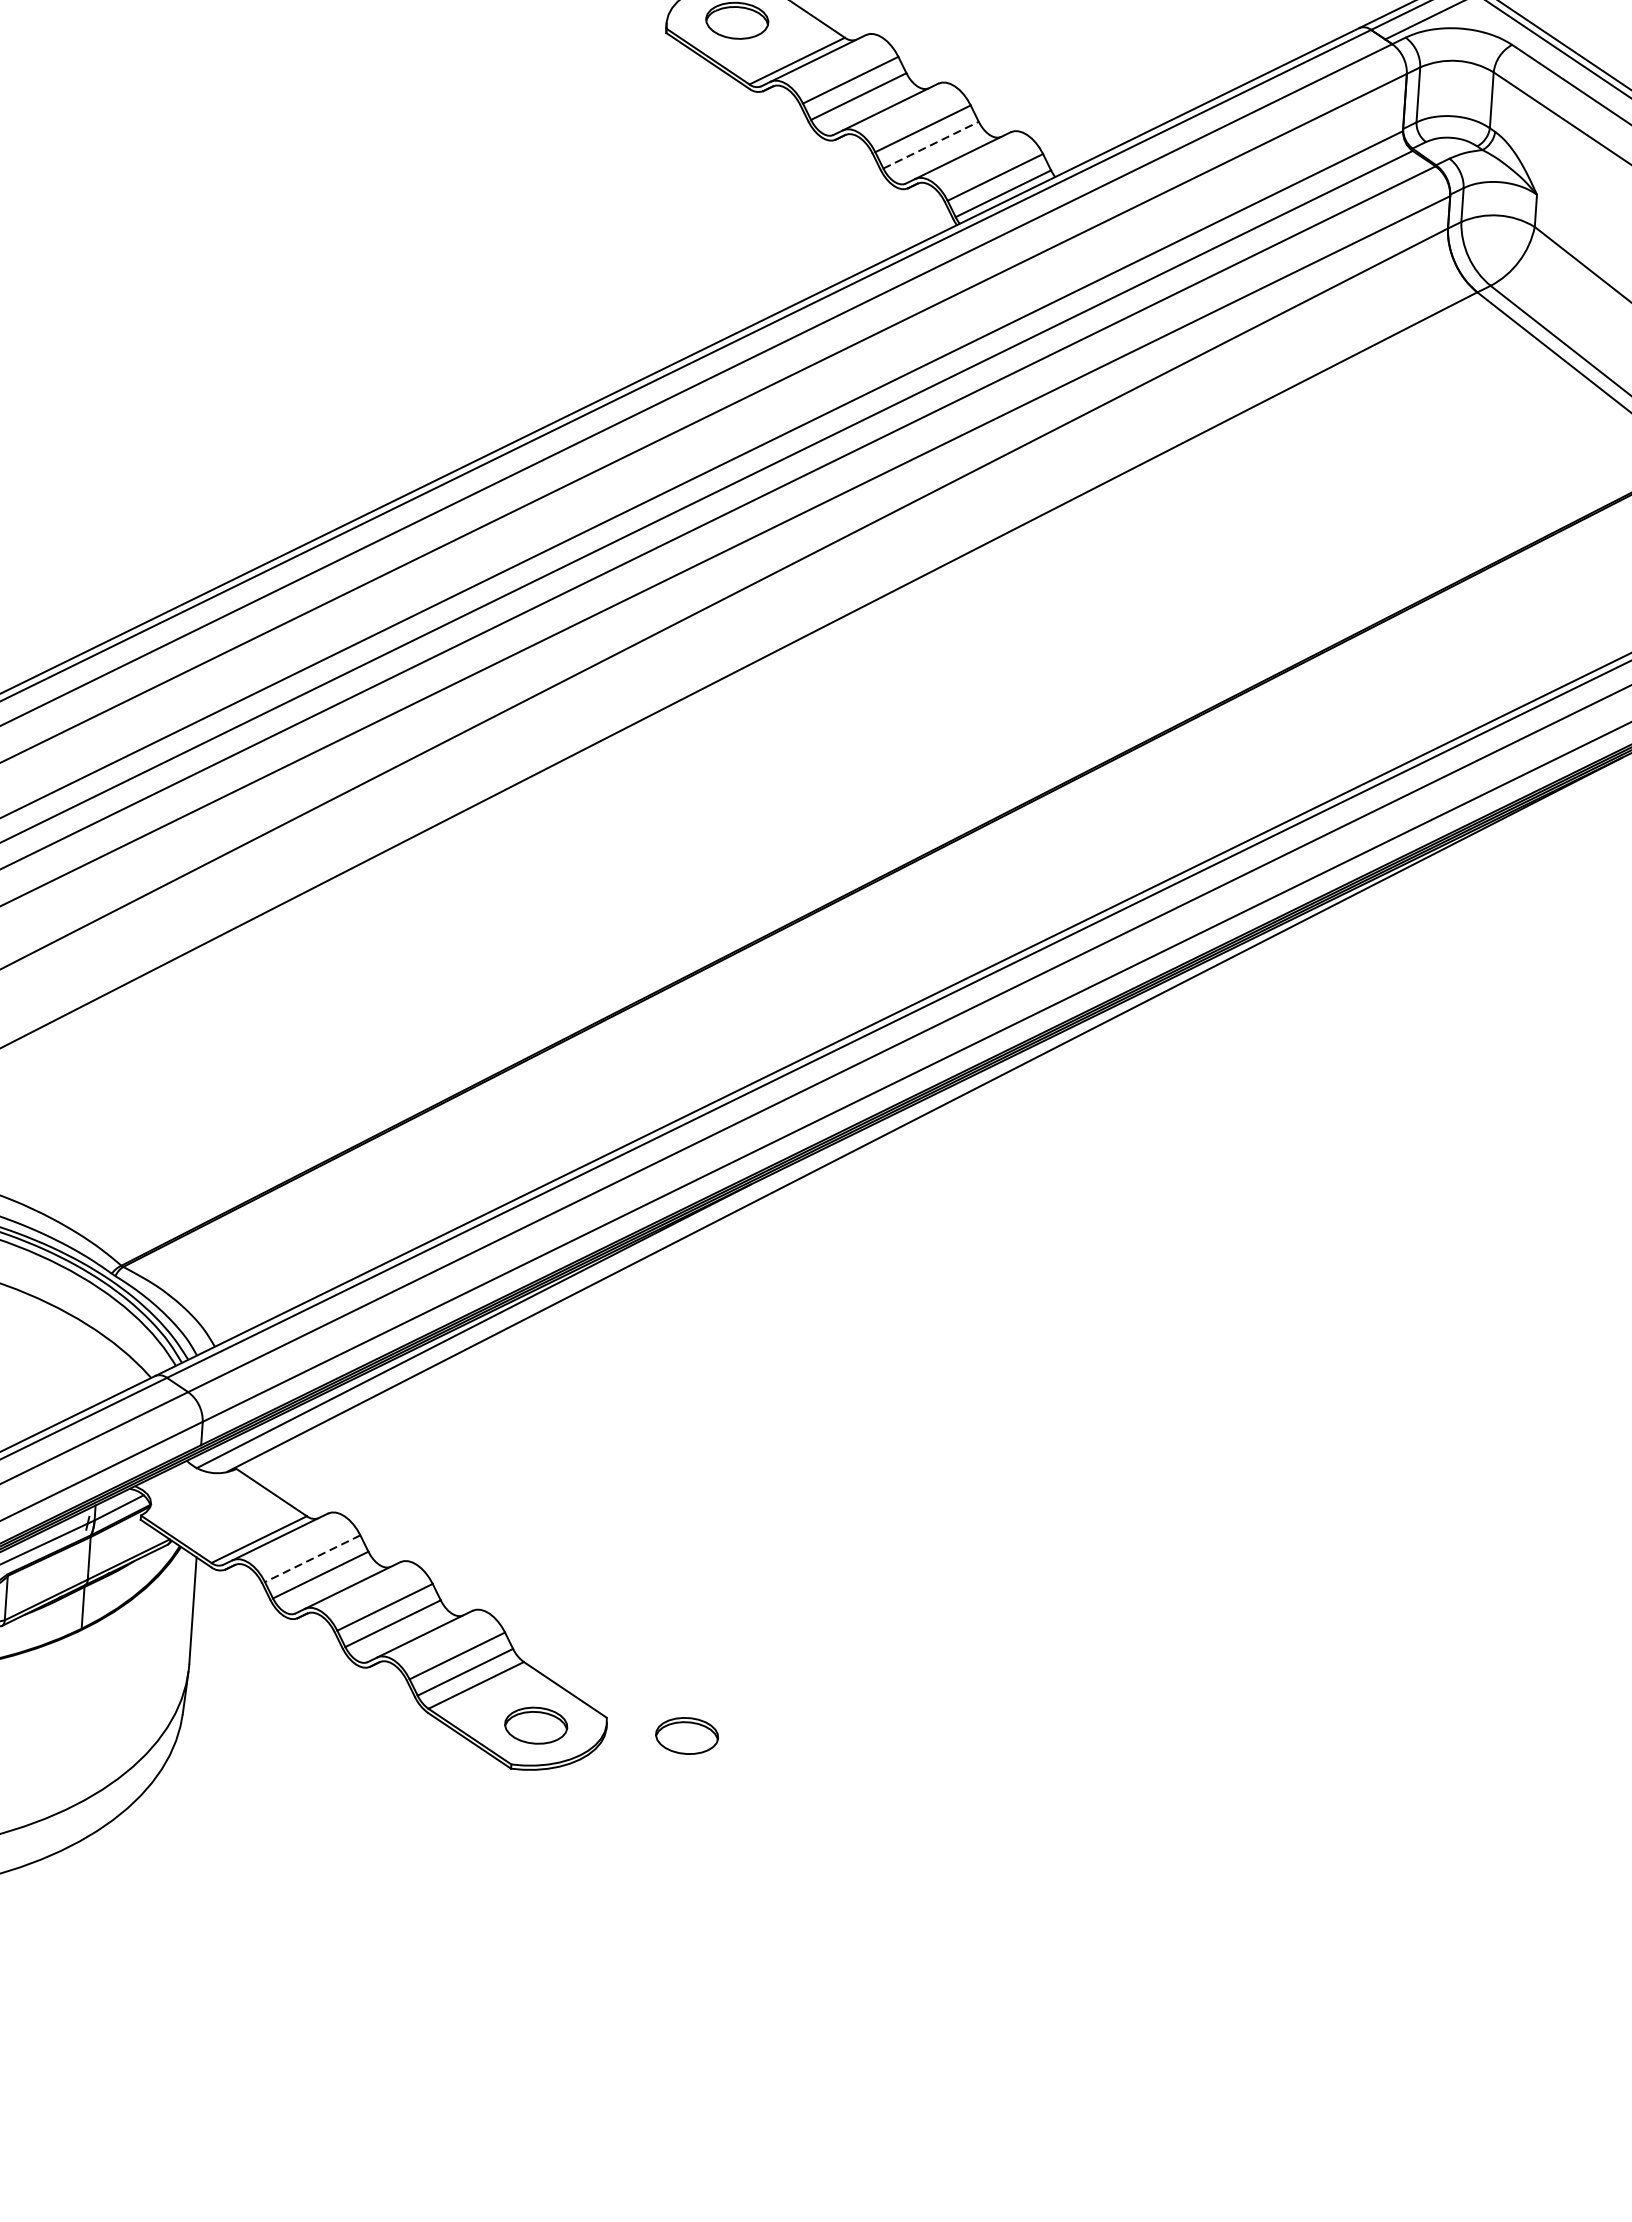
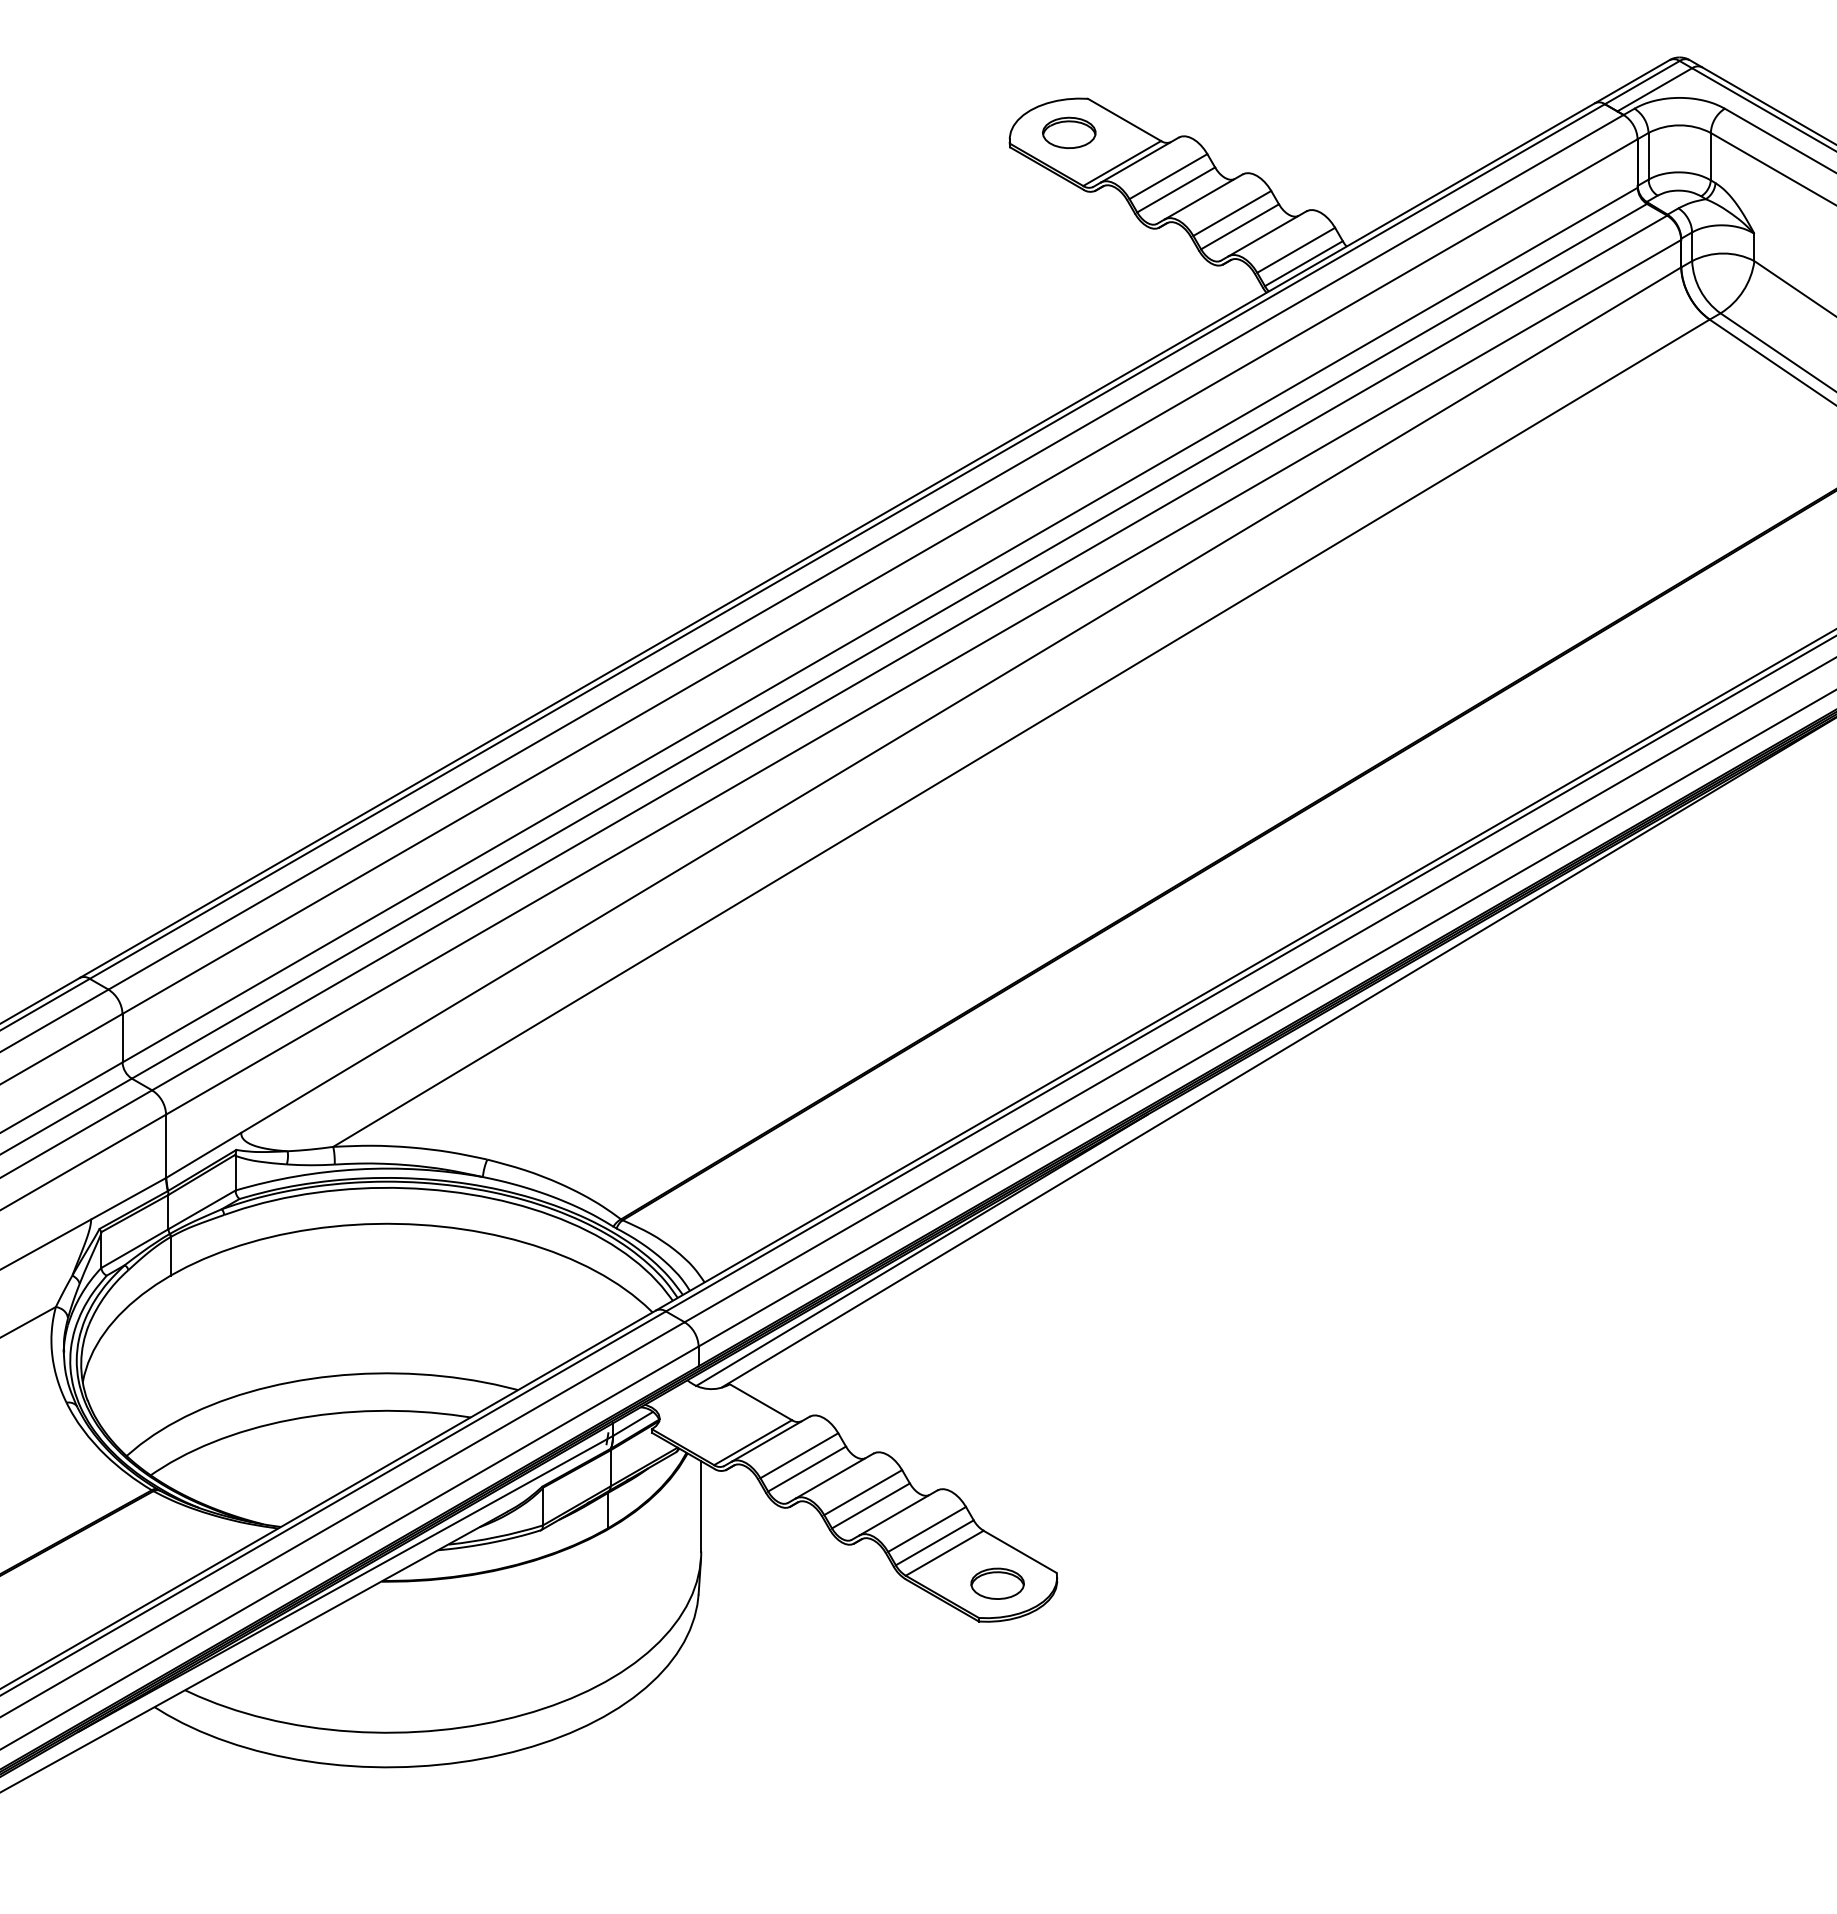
line: (931, 144) -> (1240, 226), dashed -> solid
line: (312, 1558) -> (799, 1455), dashed -> solid
part: (686, 1735) -> (1125, 1583), removed

